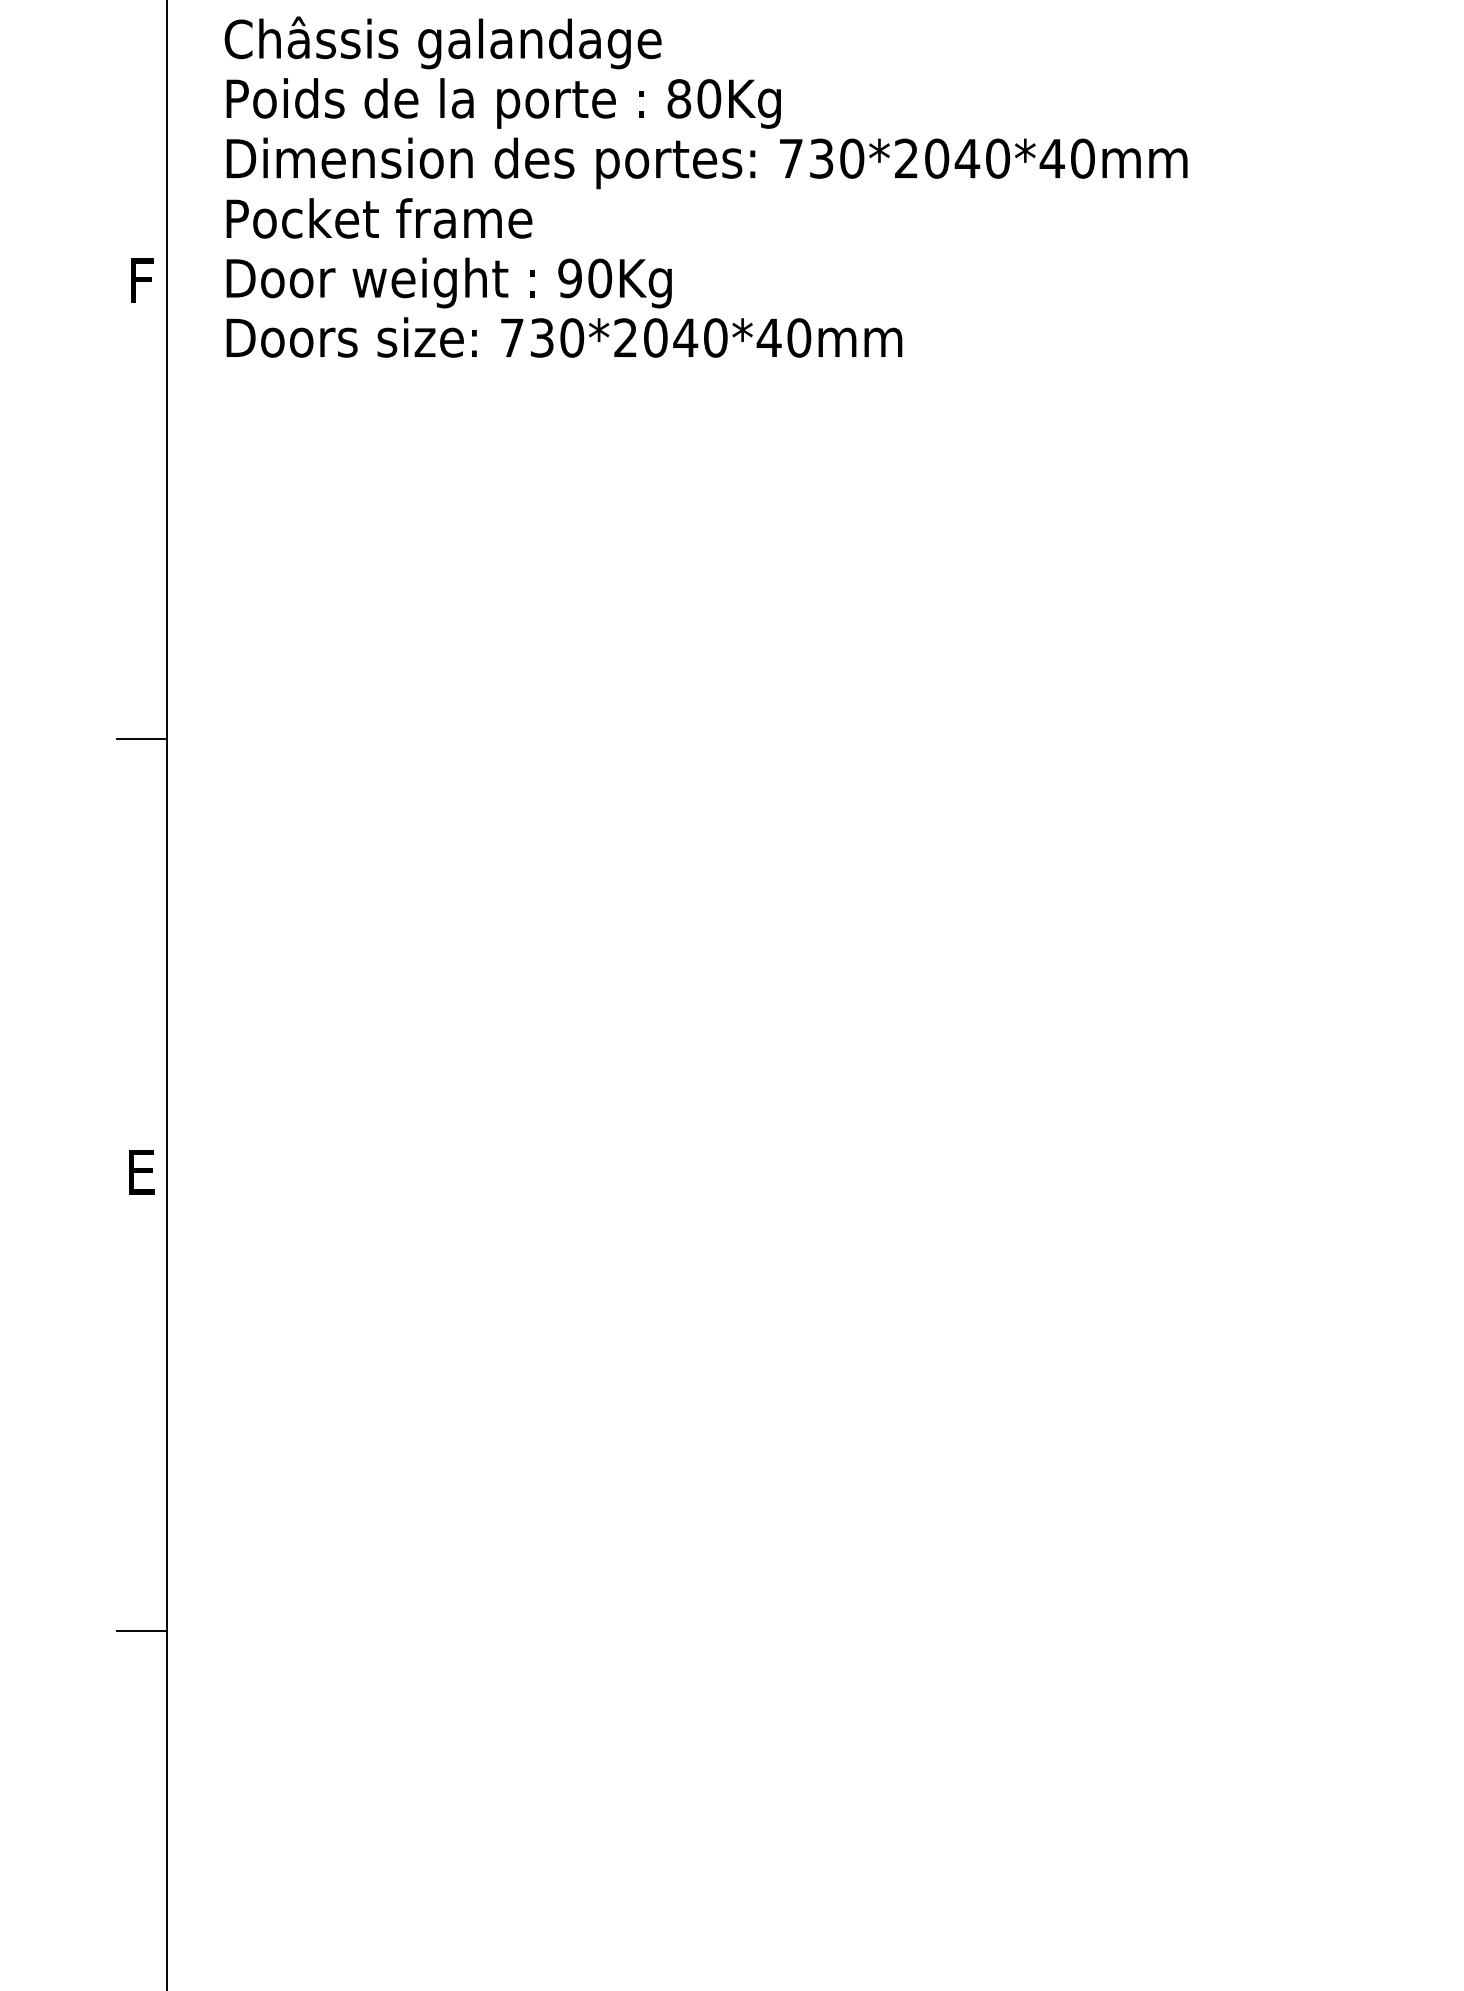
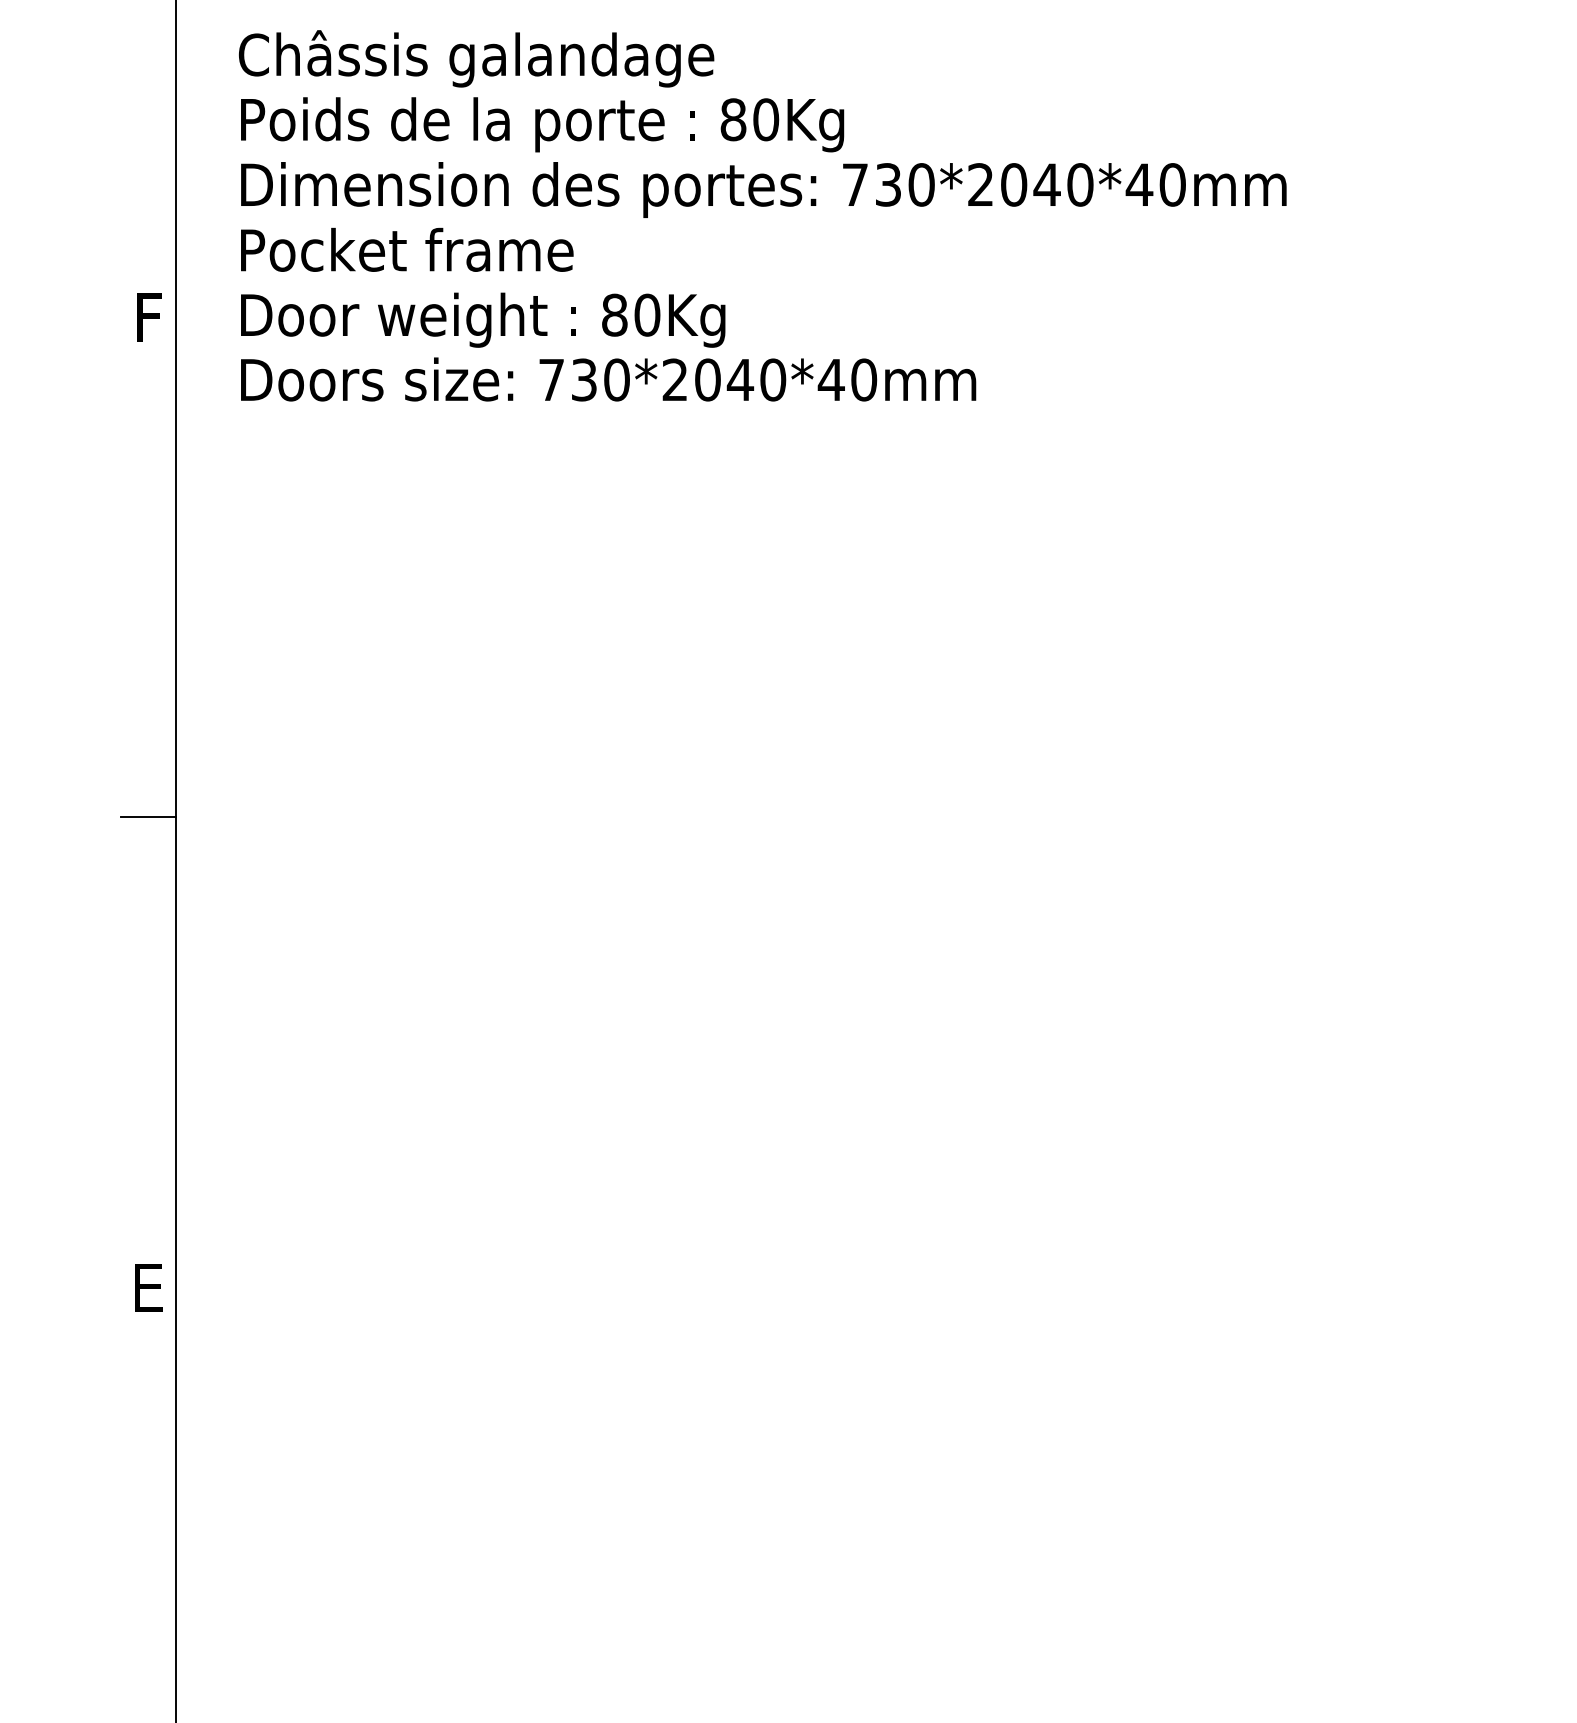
text: (569, 278) -> (614, 315), 90Kg -> 80Kg

